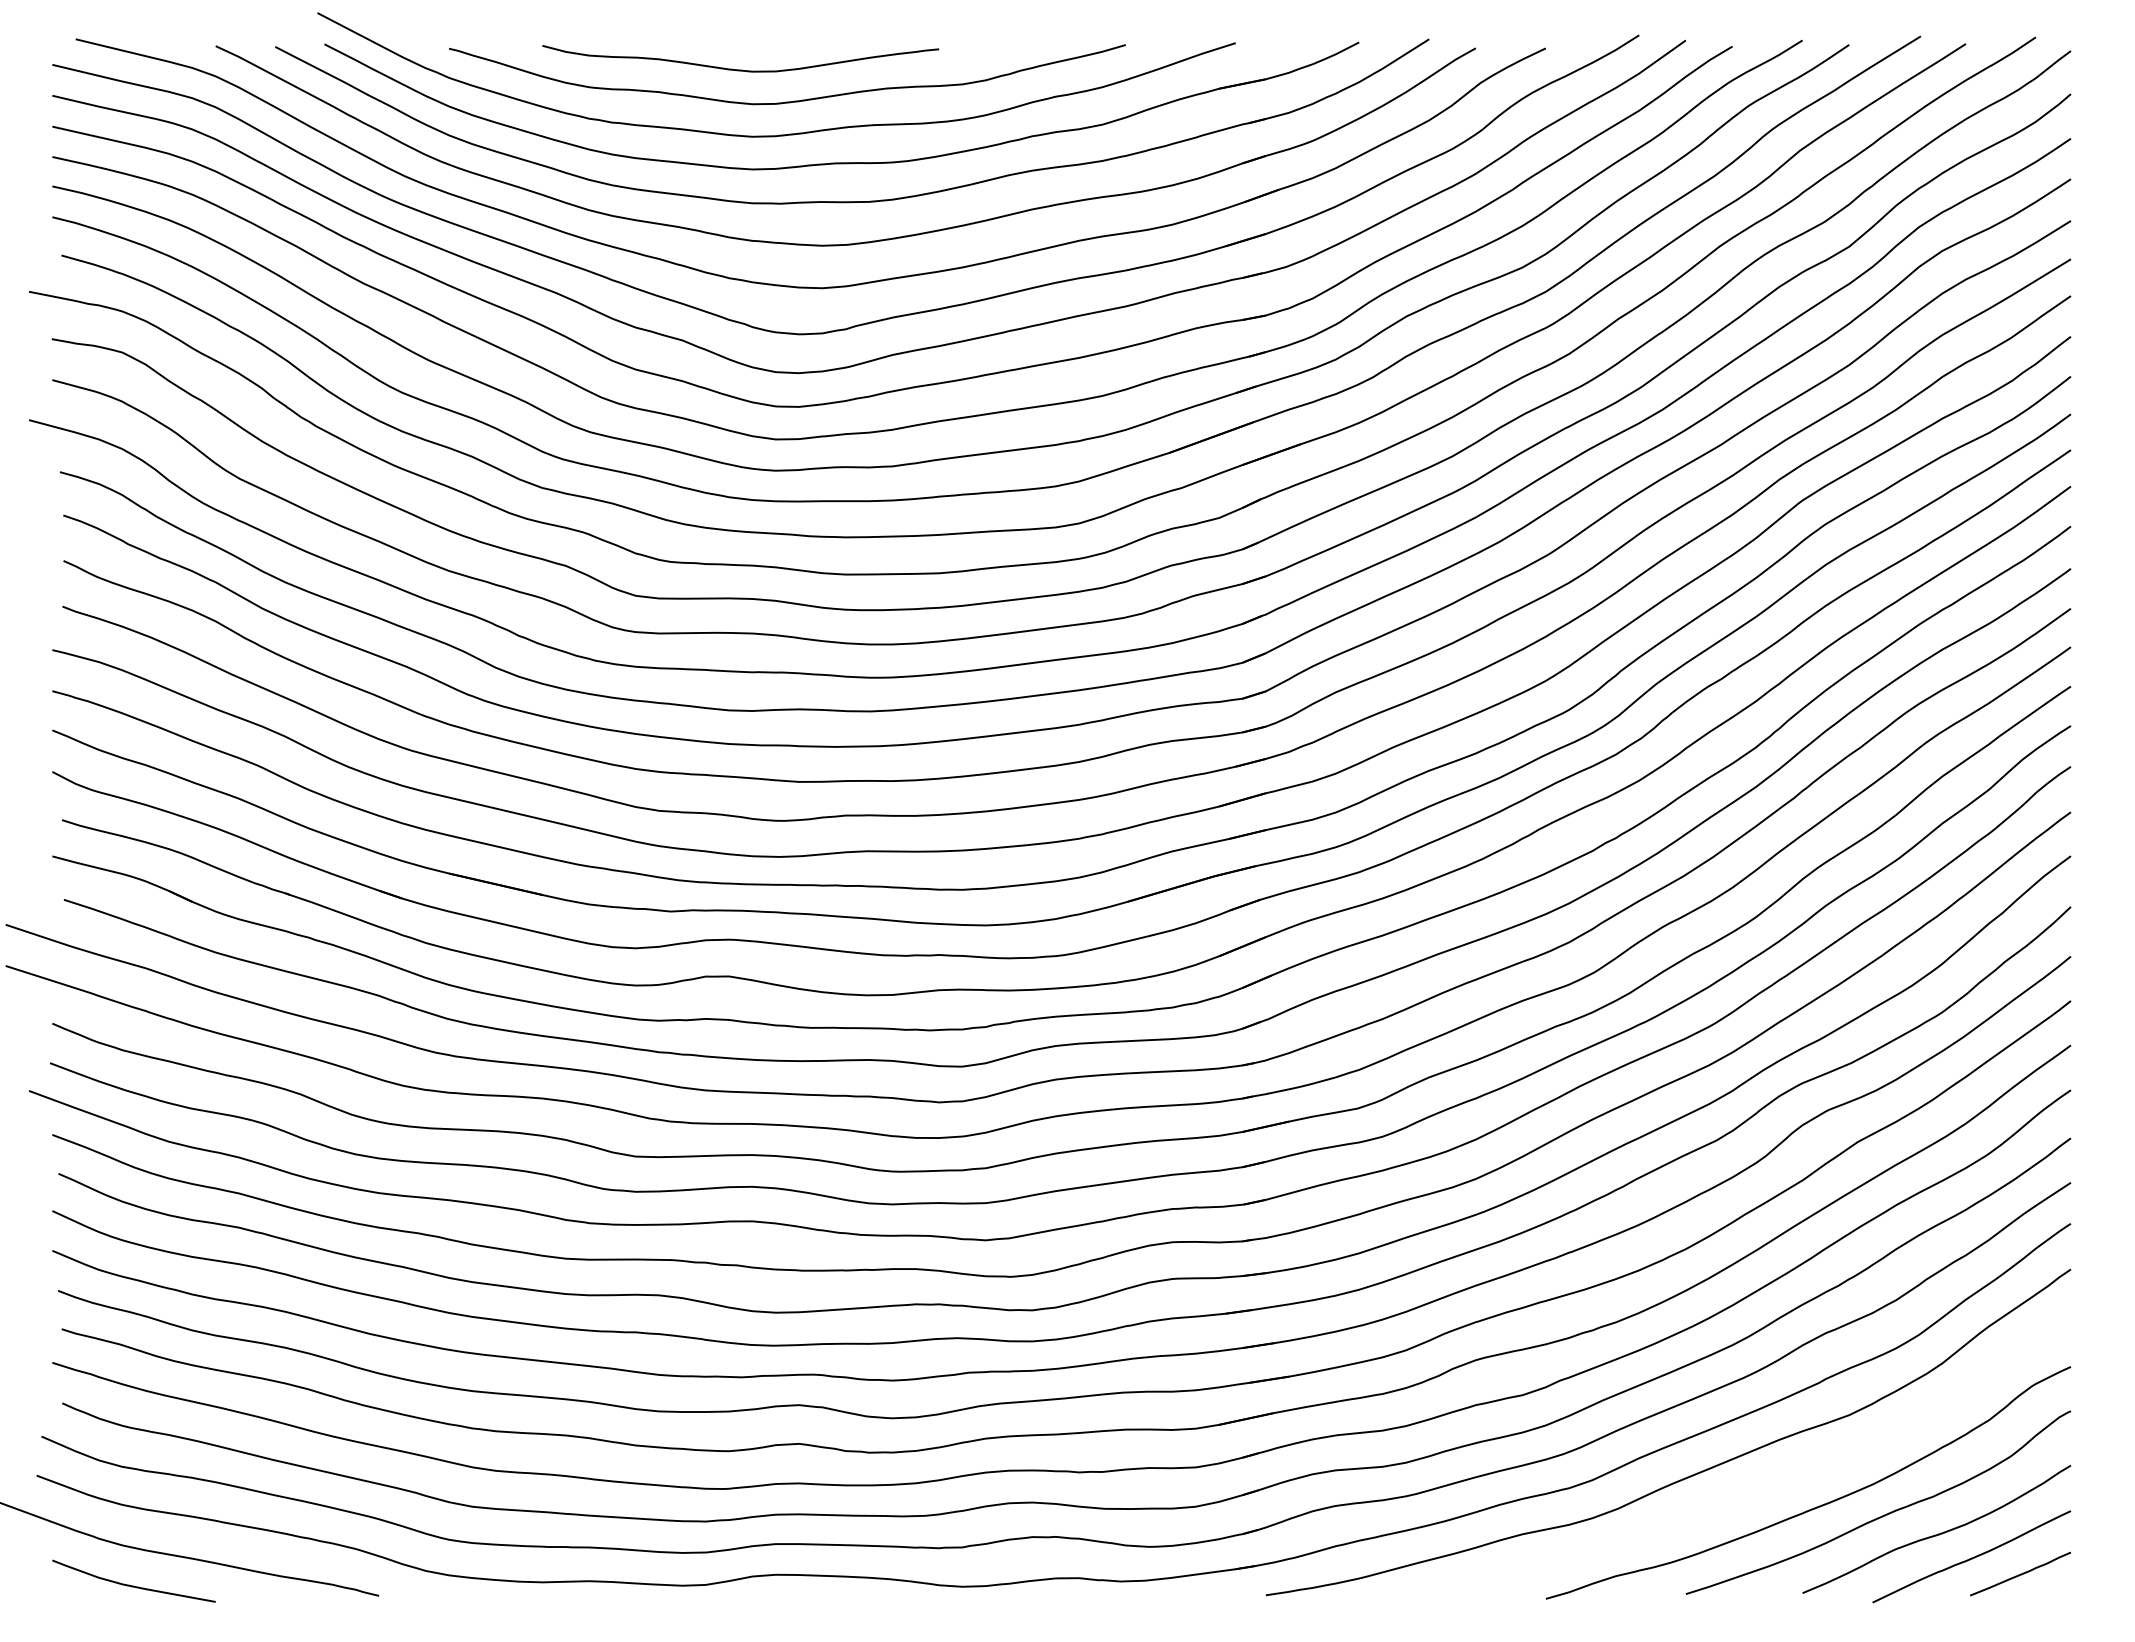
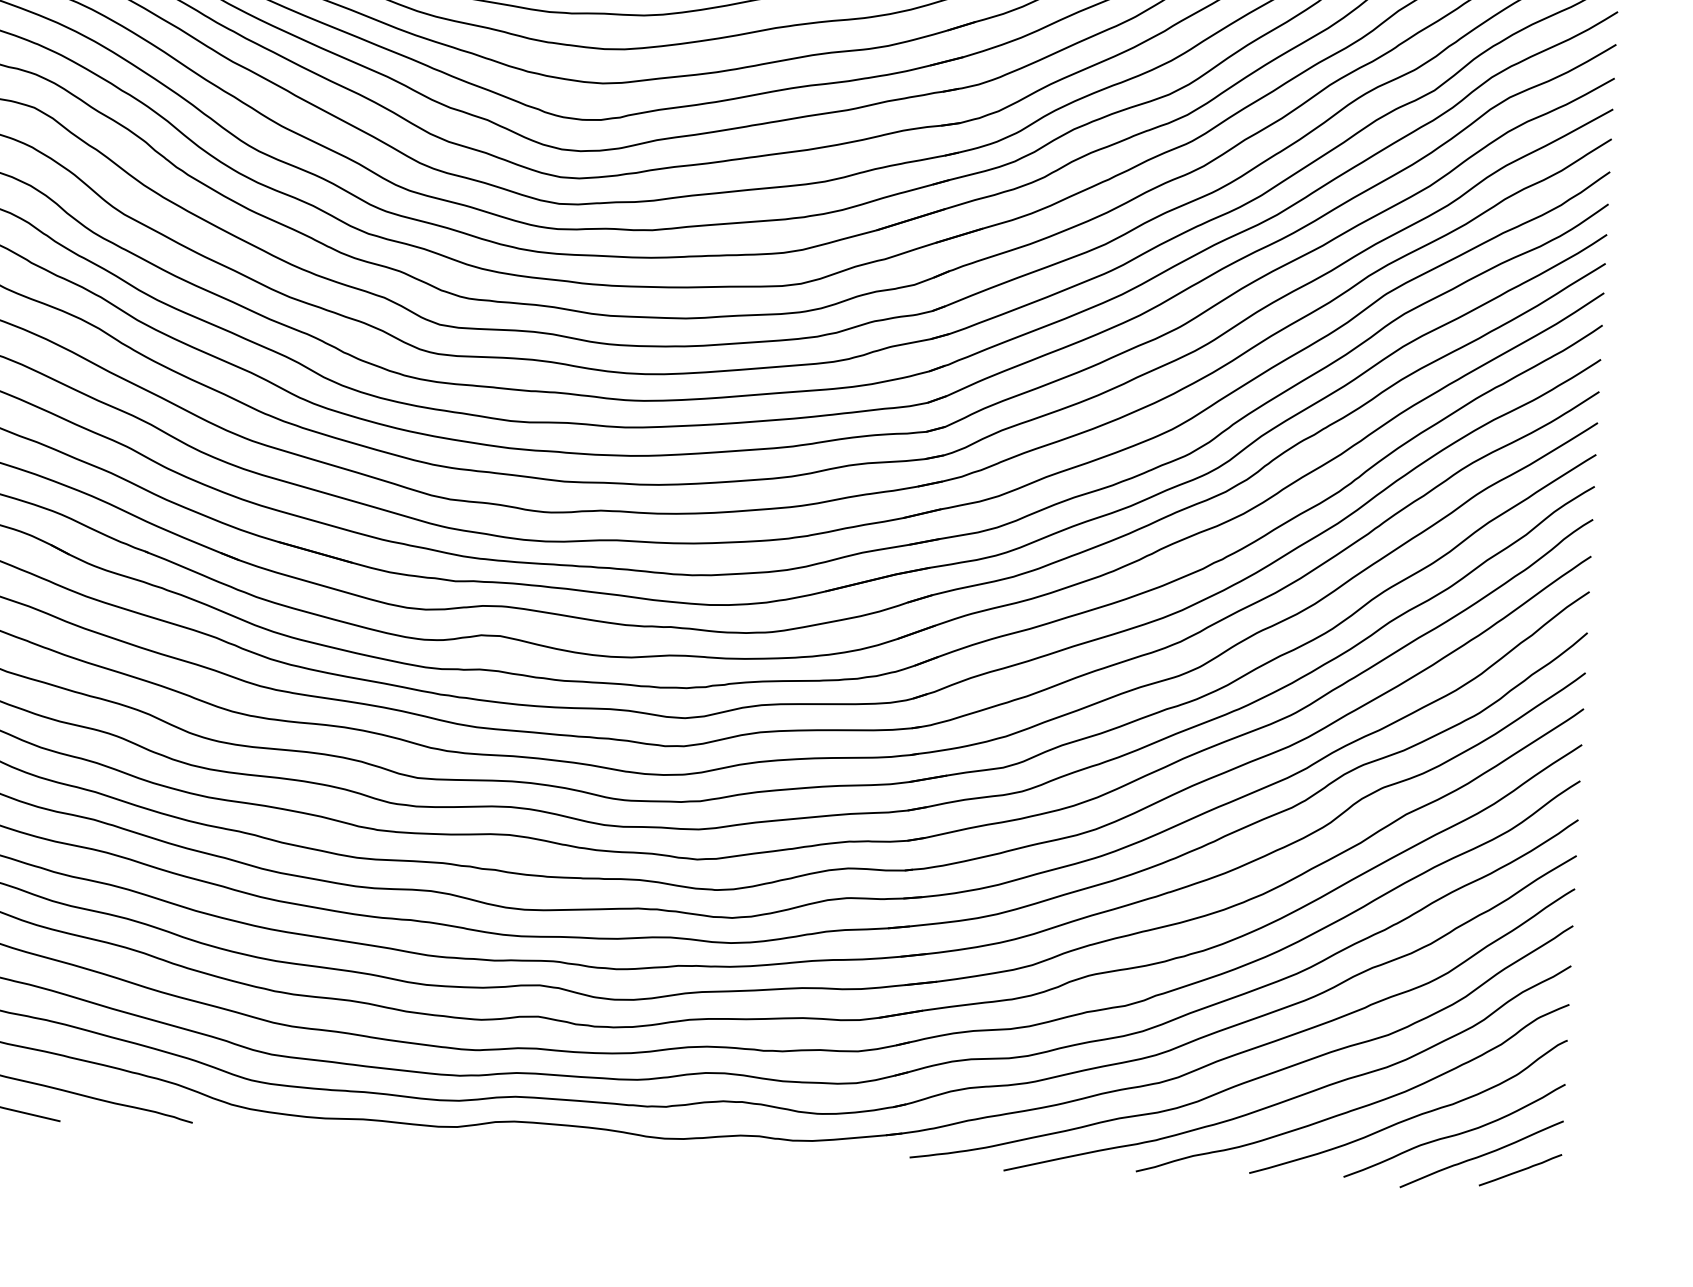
curve: (1738, 1496) -> (1295, 1096), added

